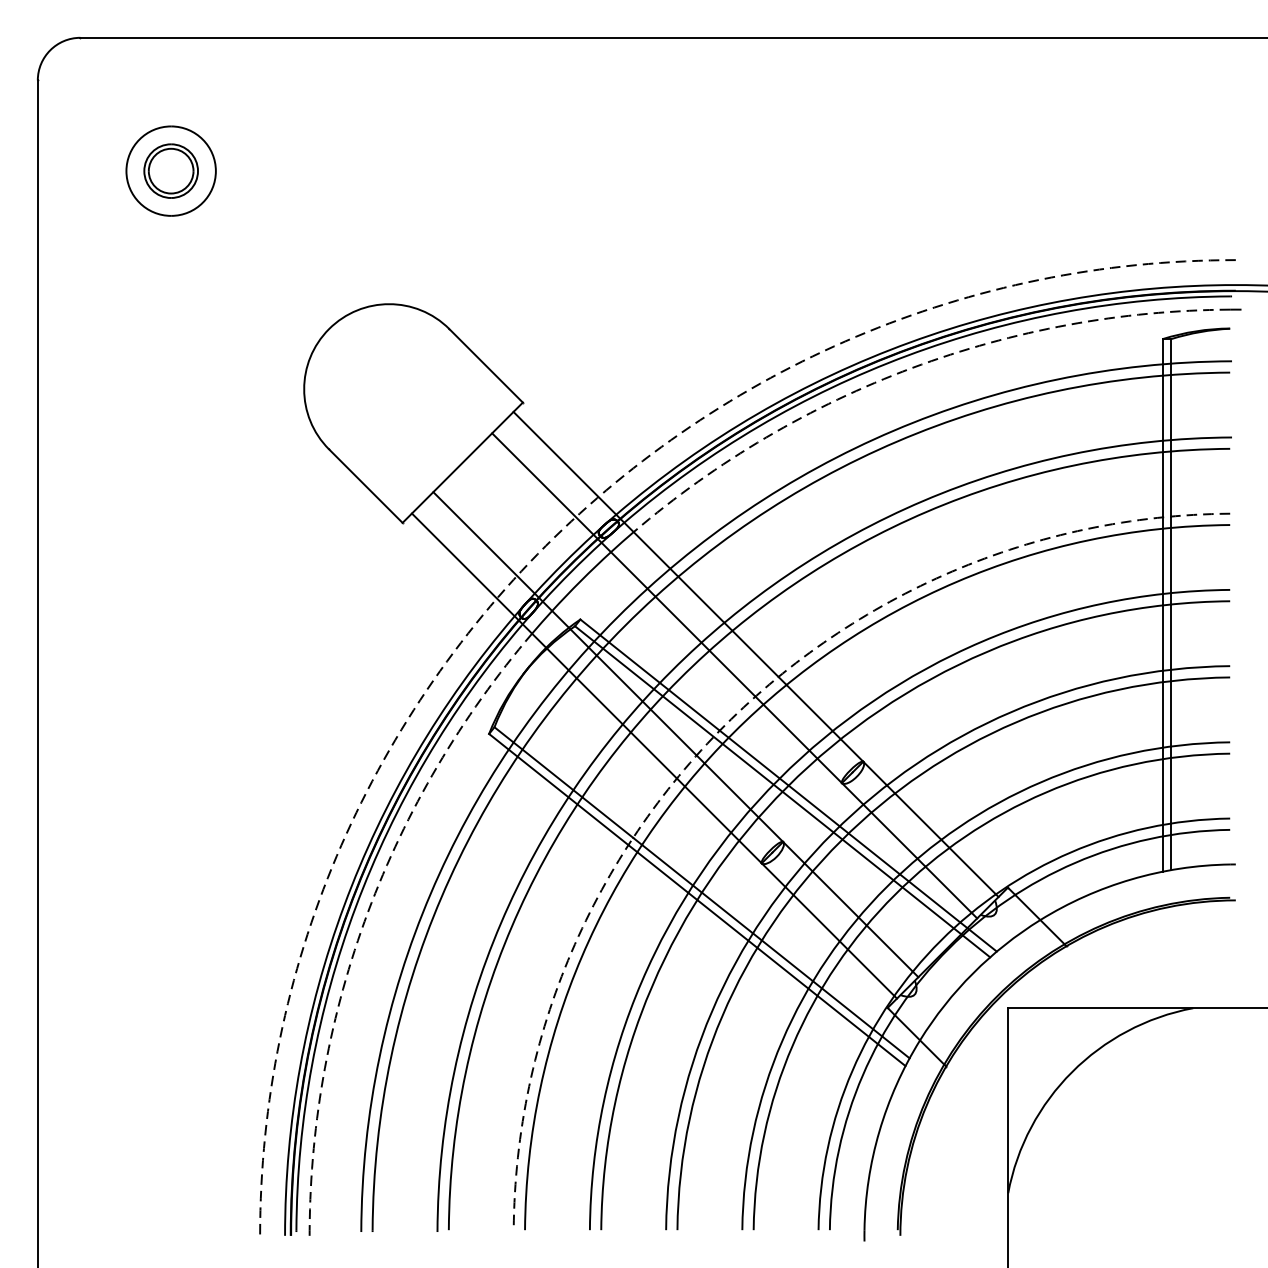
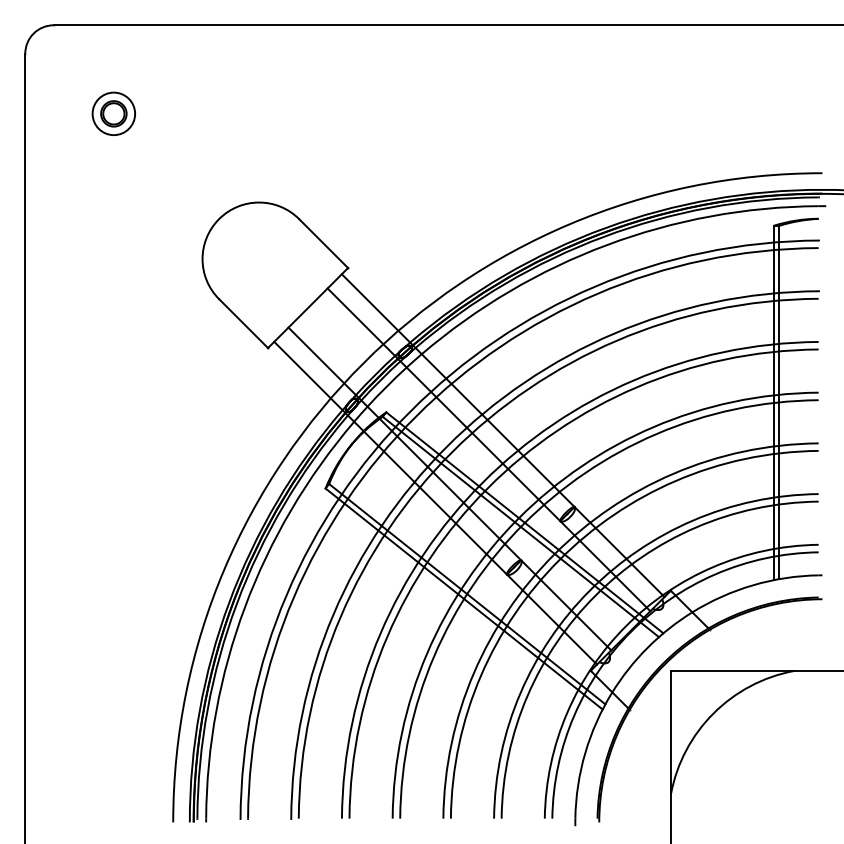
part: (170, 170) -> (113, 113), size x0.71
arc: (912, 368) -> (607, 245), dashed -> solid
arc: (546, 546) -> (363, 363), dashed -> solid
arc: (724, 724) -> (482, 482), dashed -> solid
arc: (368, 912) -> (245, 607), dashed -> solid

